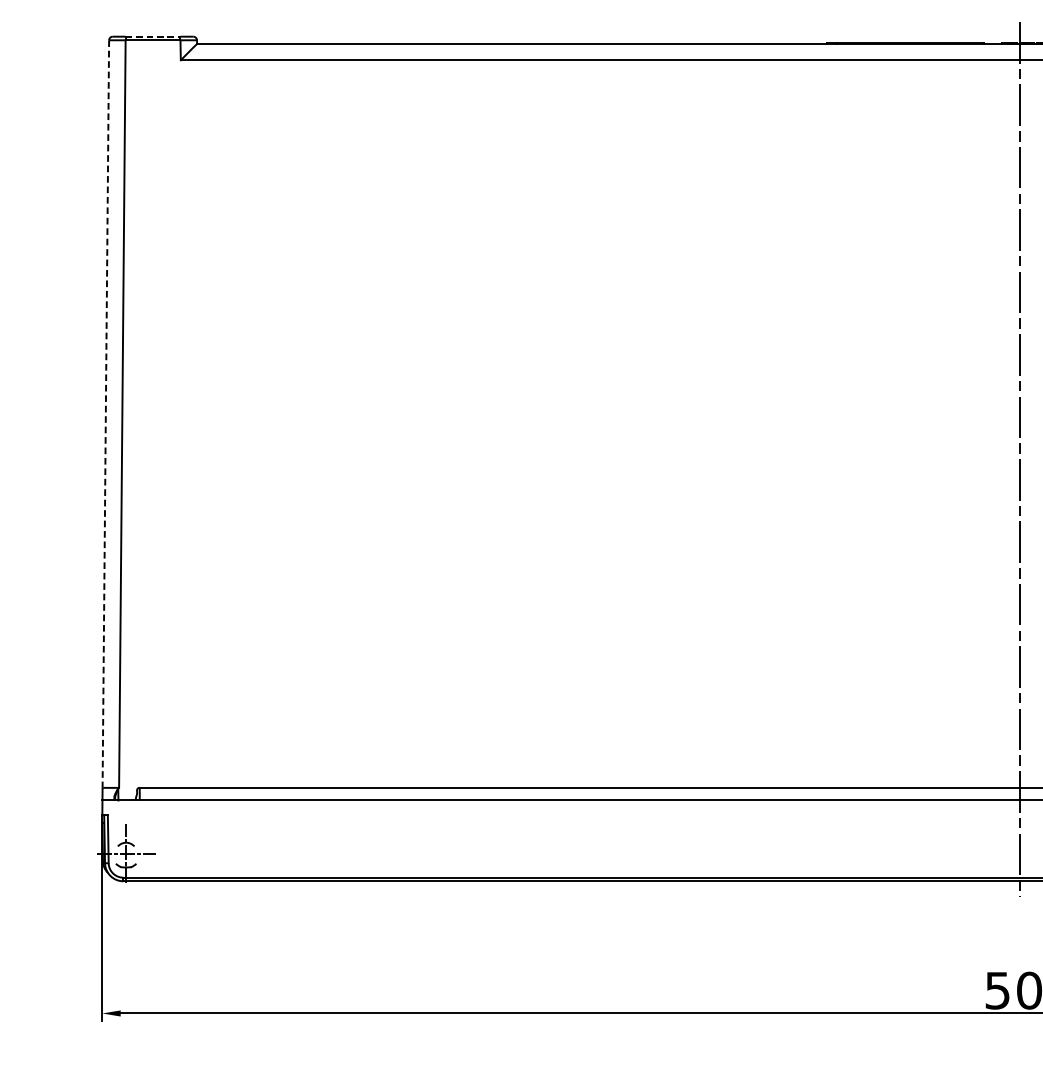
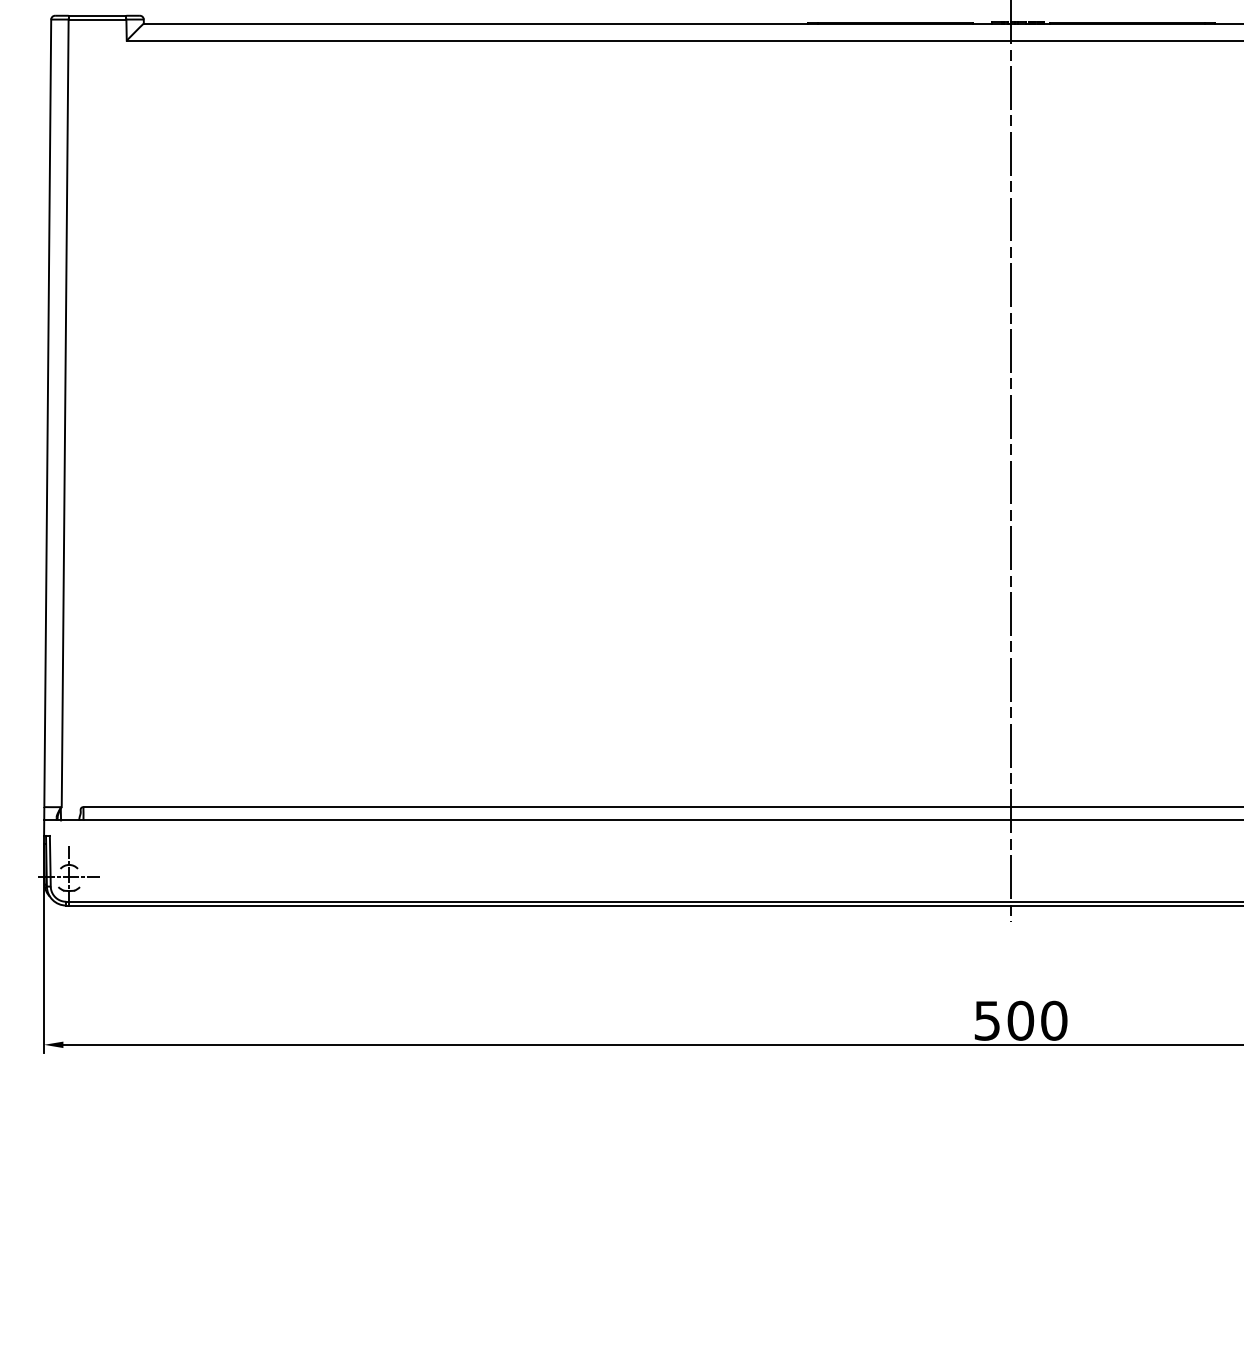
line: (153, 36) -> (97, 15), dashed -> solid
line: (105, 414) -> (47, 413), dashed -> solid

